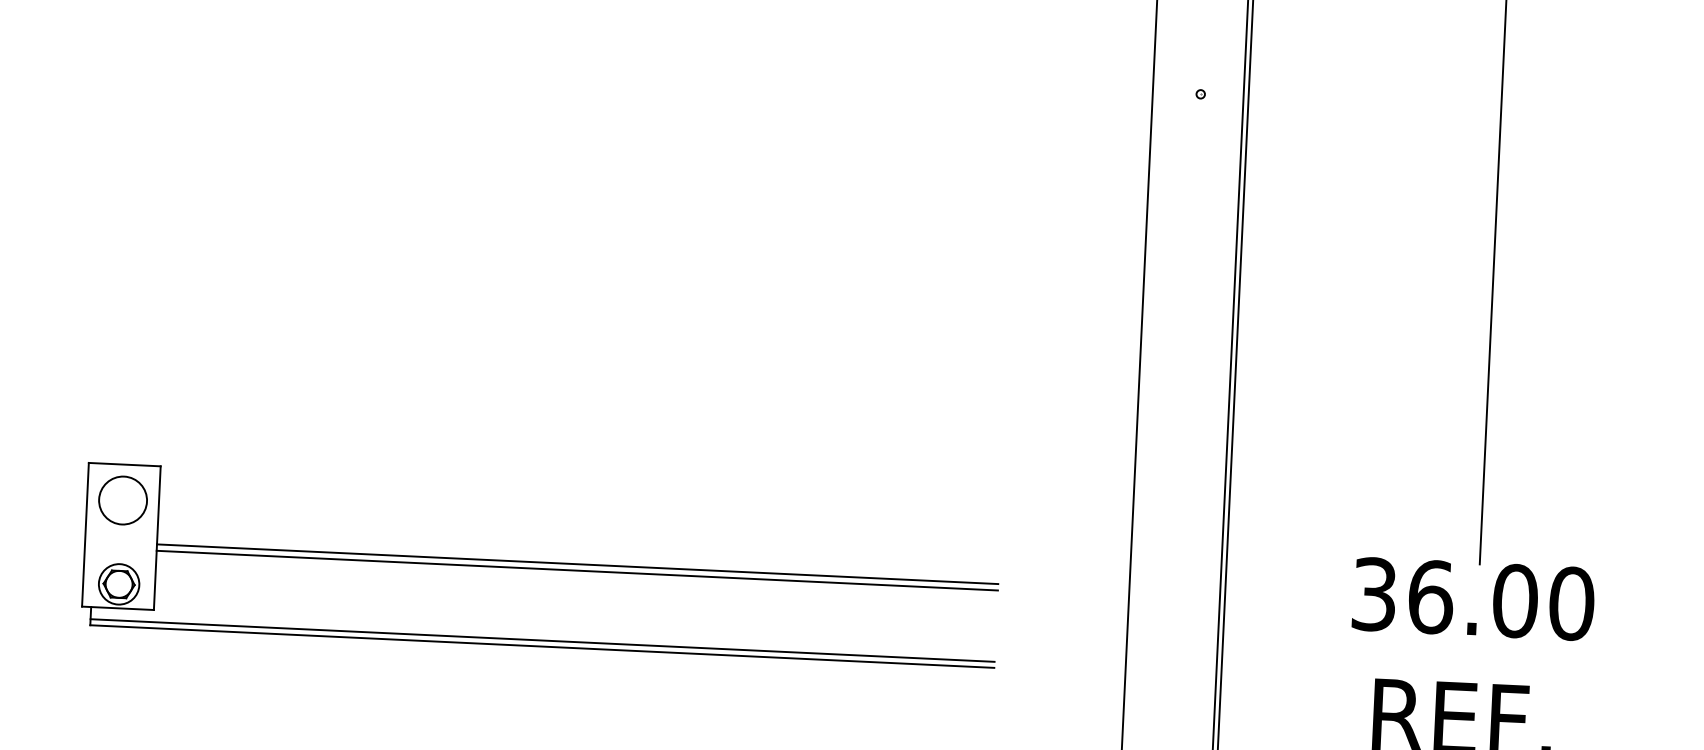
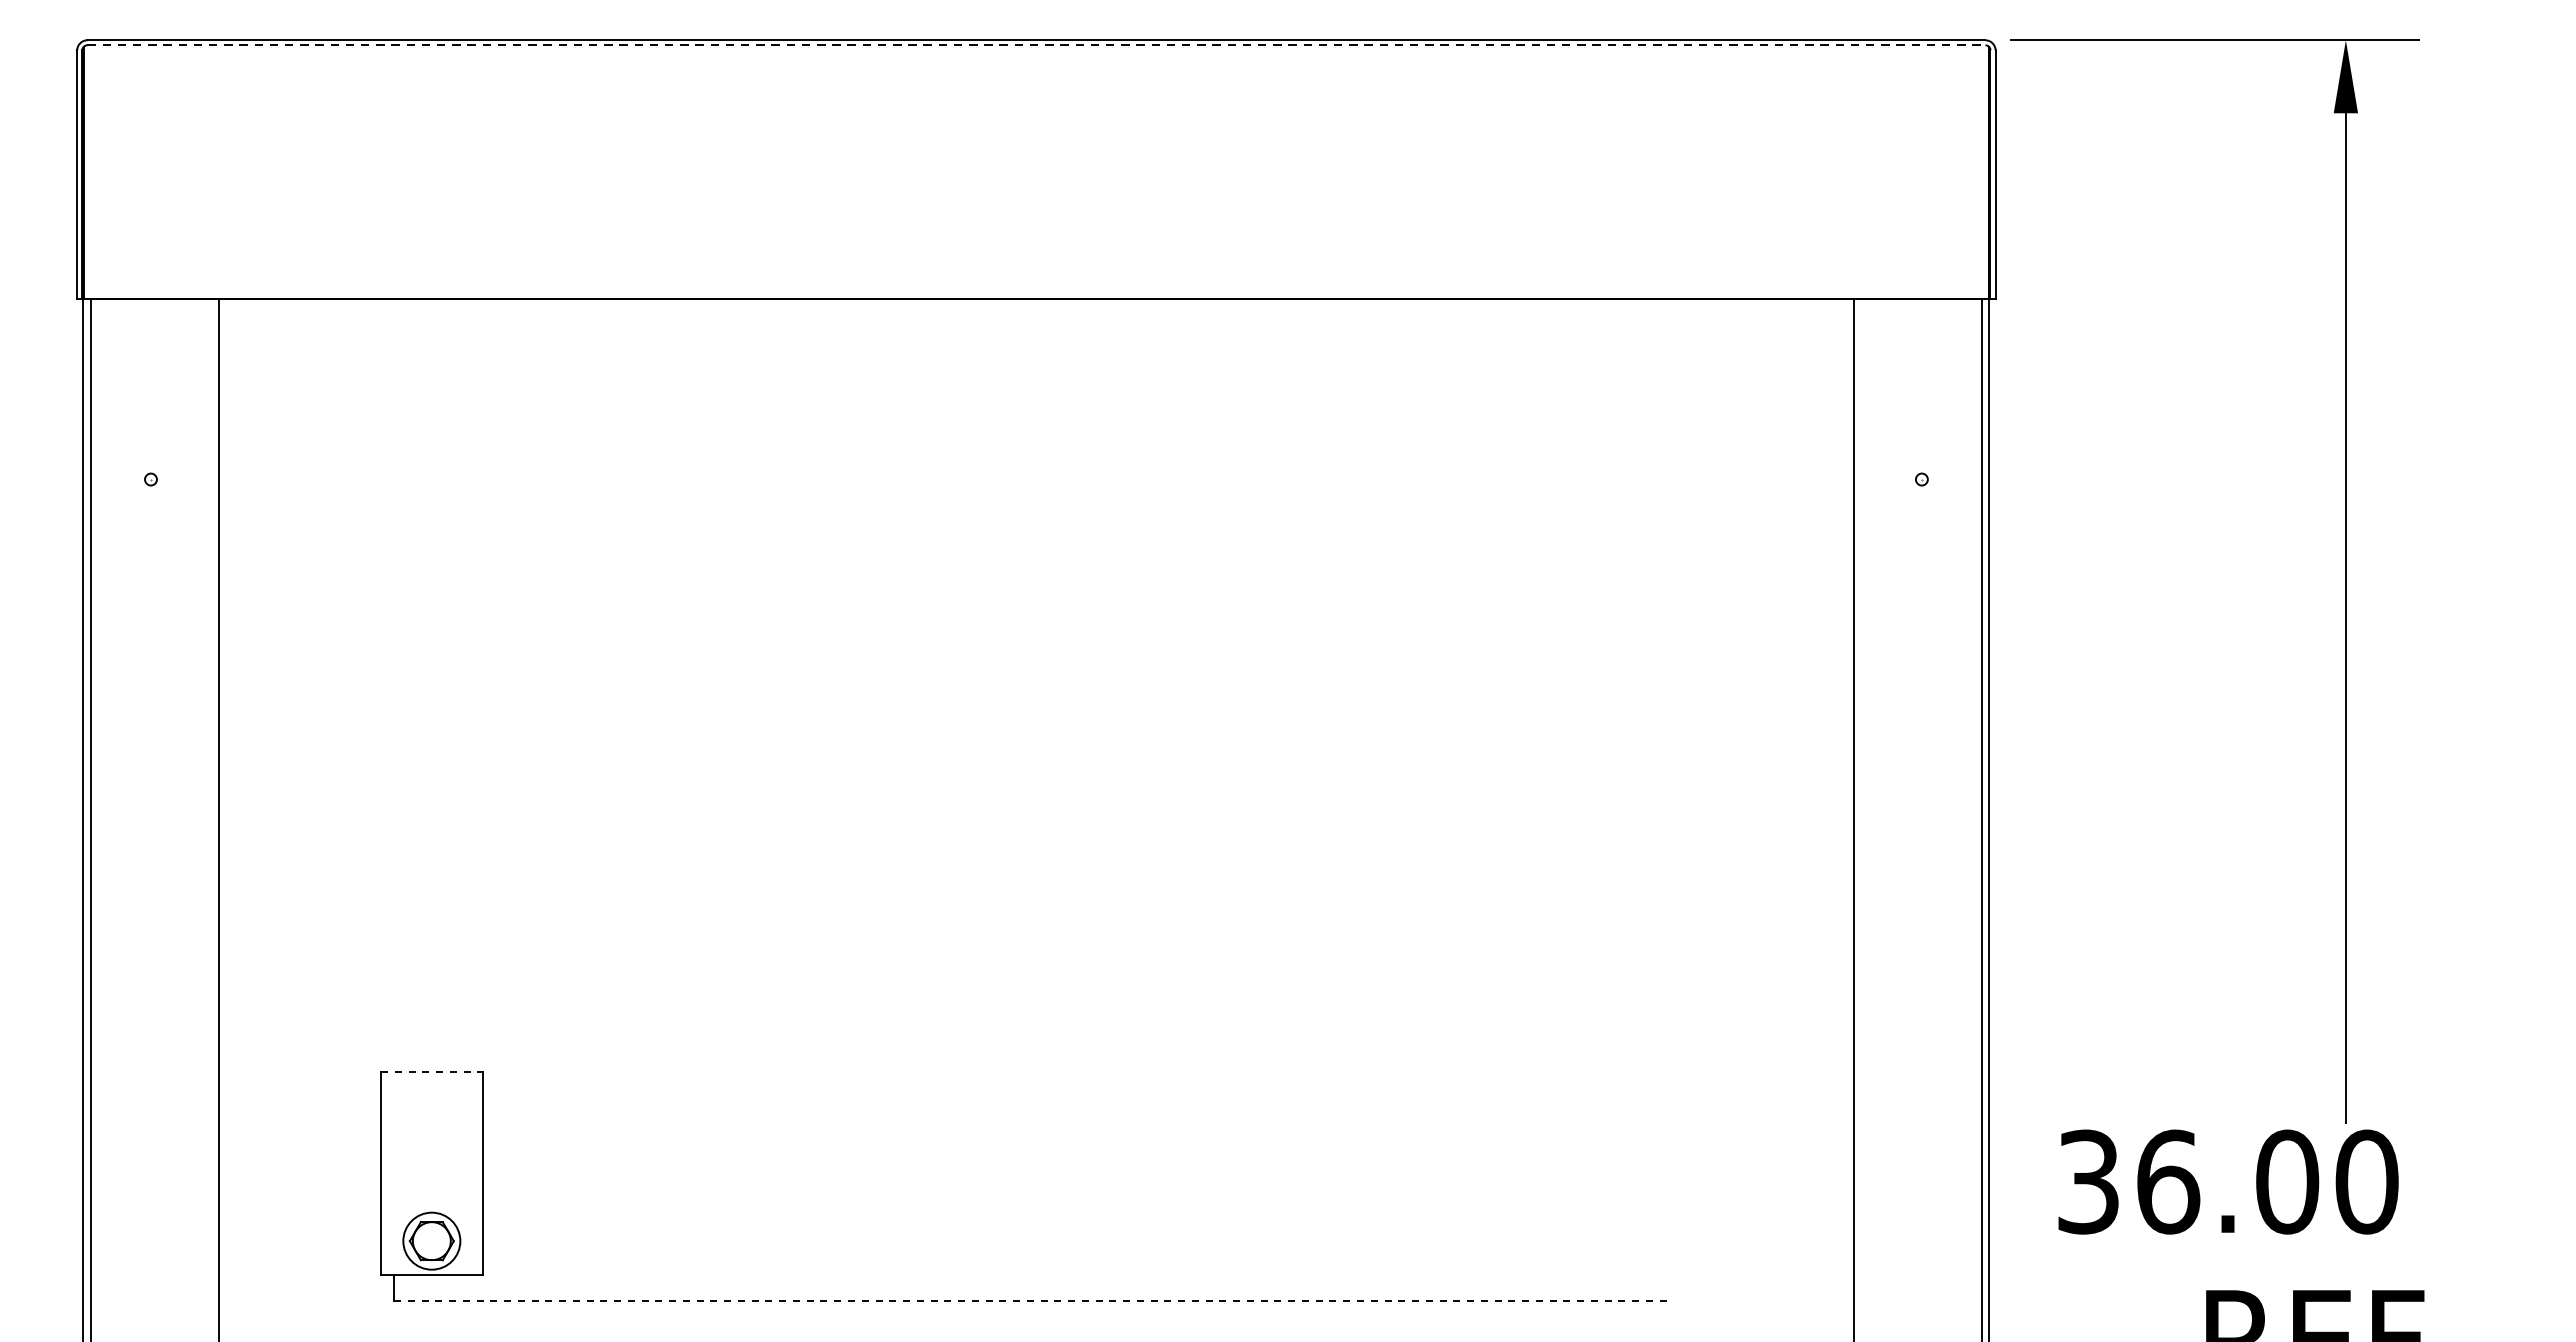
line: (124, 464) -> (431, 1072), solid -> dashed
circle: (122, 500) -> (431, 1122), removed
line: (577, 564) -> (1075, 1182), removed
line: (577, 570) -> (1075, 1191), removed
text: (1473, 598) -> (2228, 1181), moved
line: (542, 640) -> (1031, 1292), removed
line: (542, 646) -> (1031, 1300), solid -> dashed

